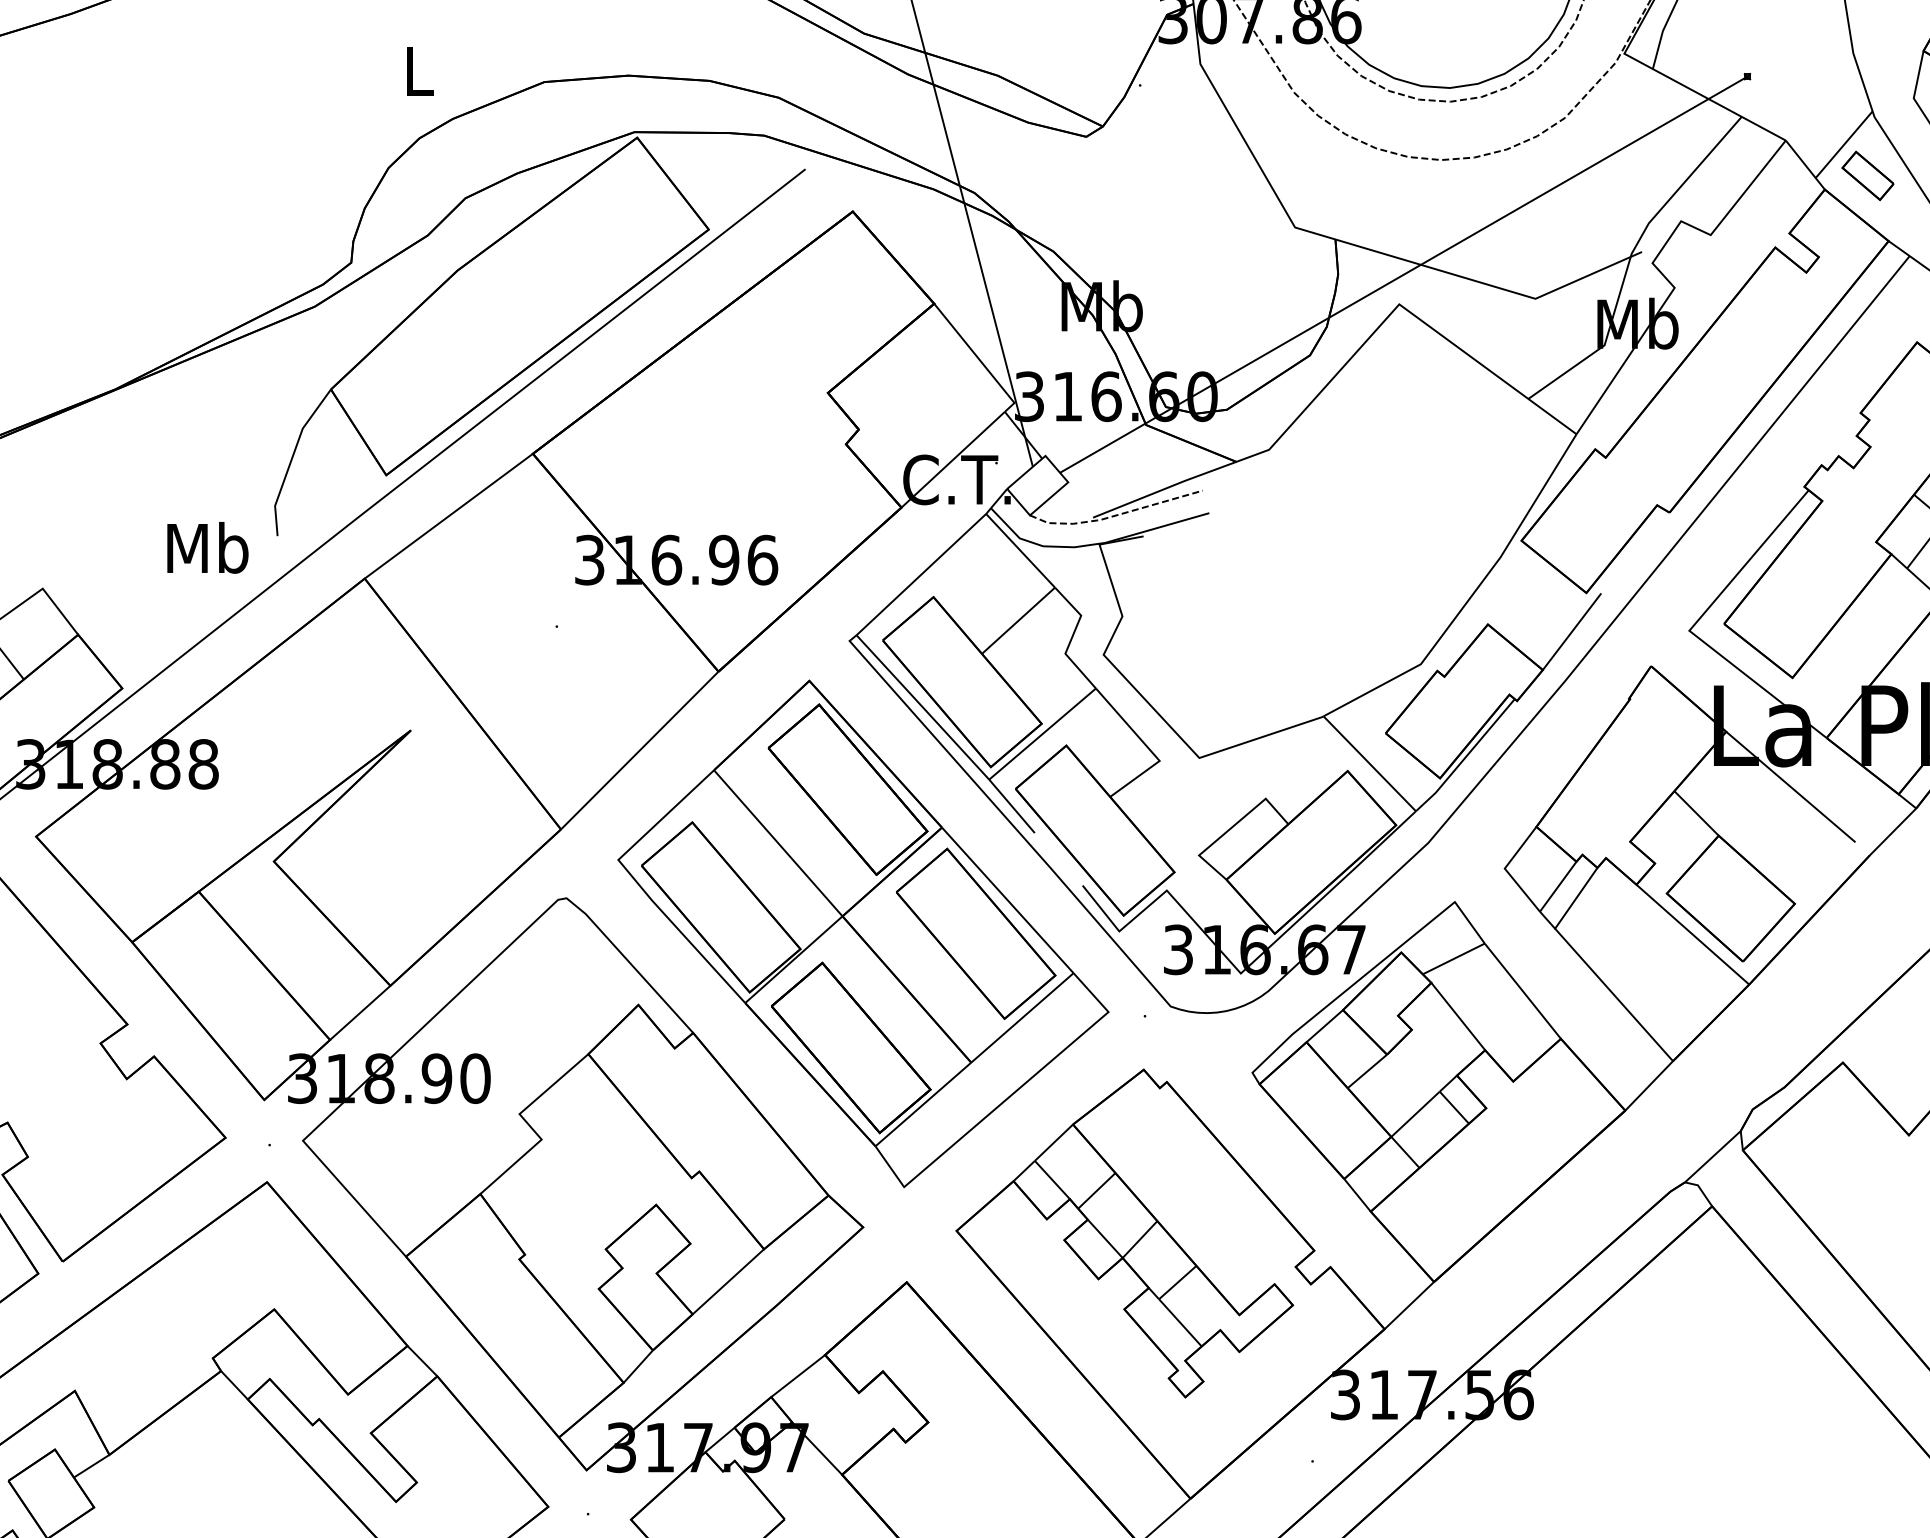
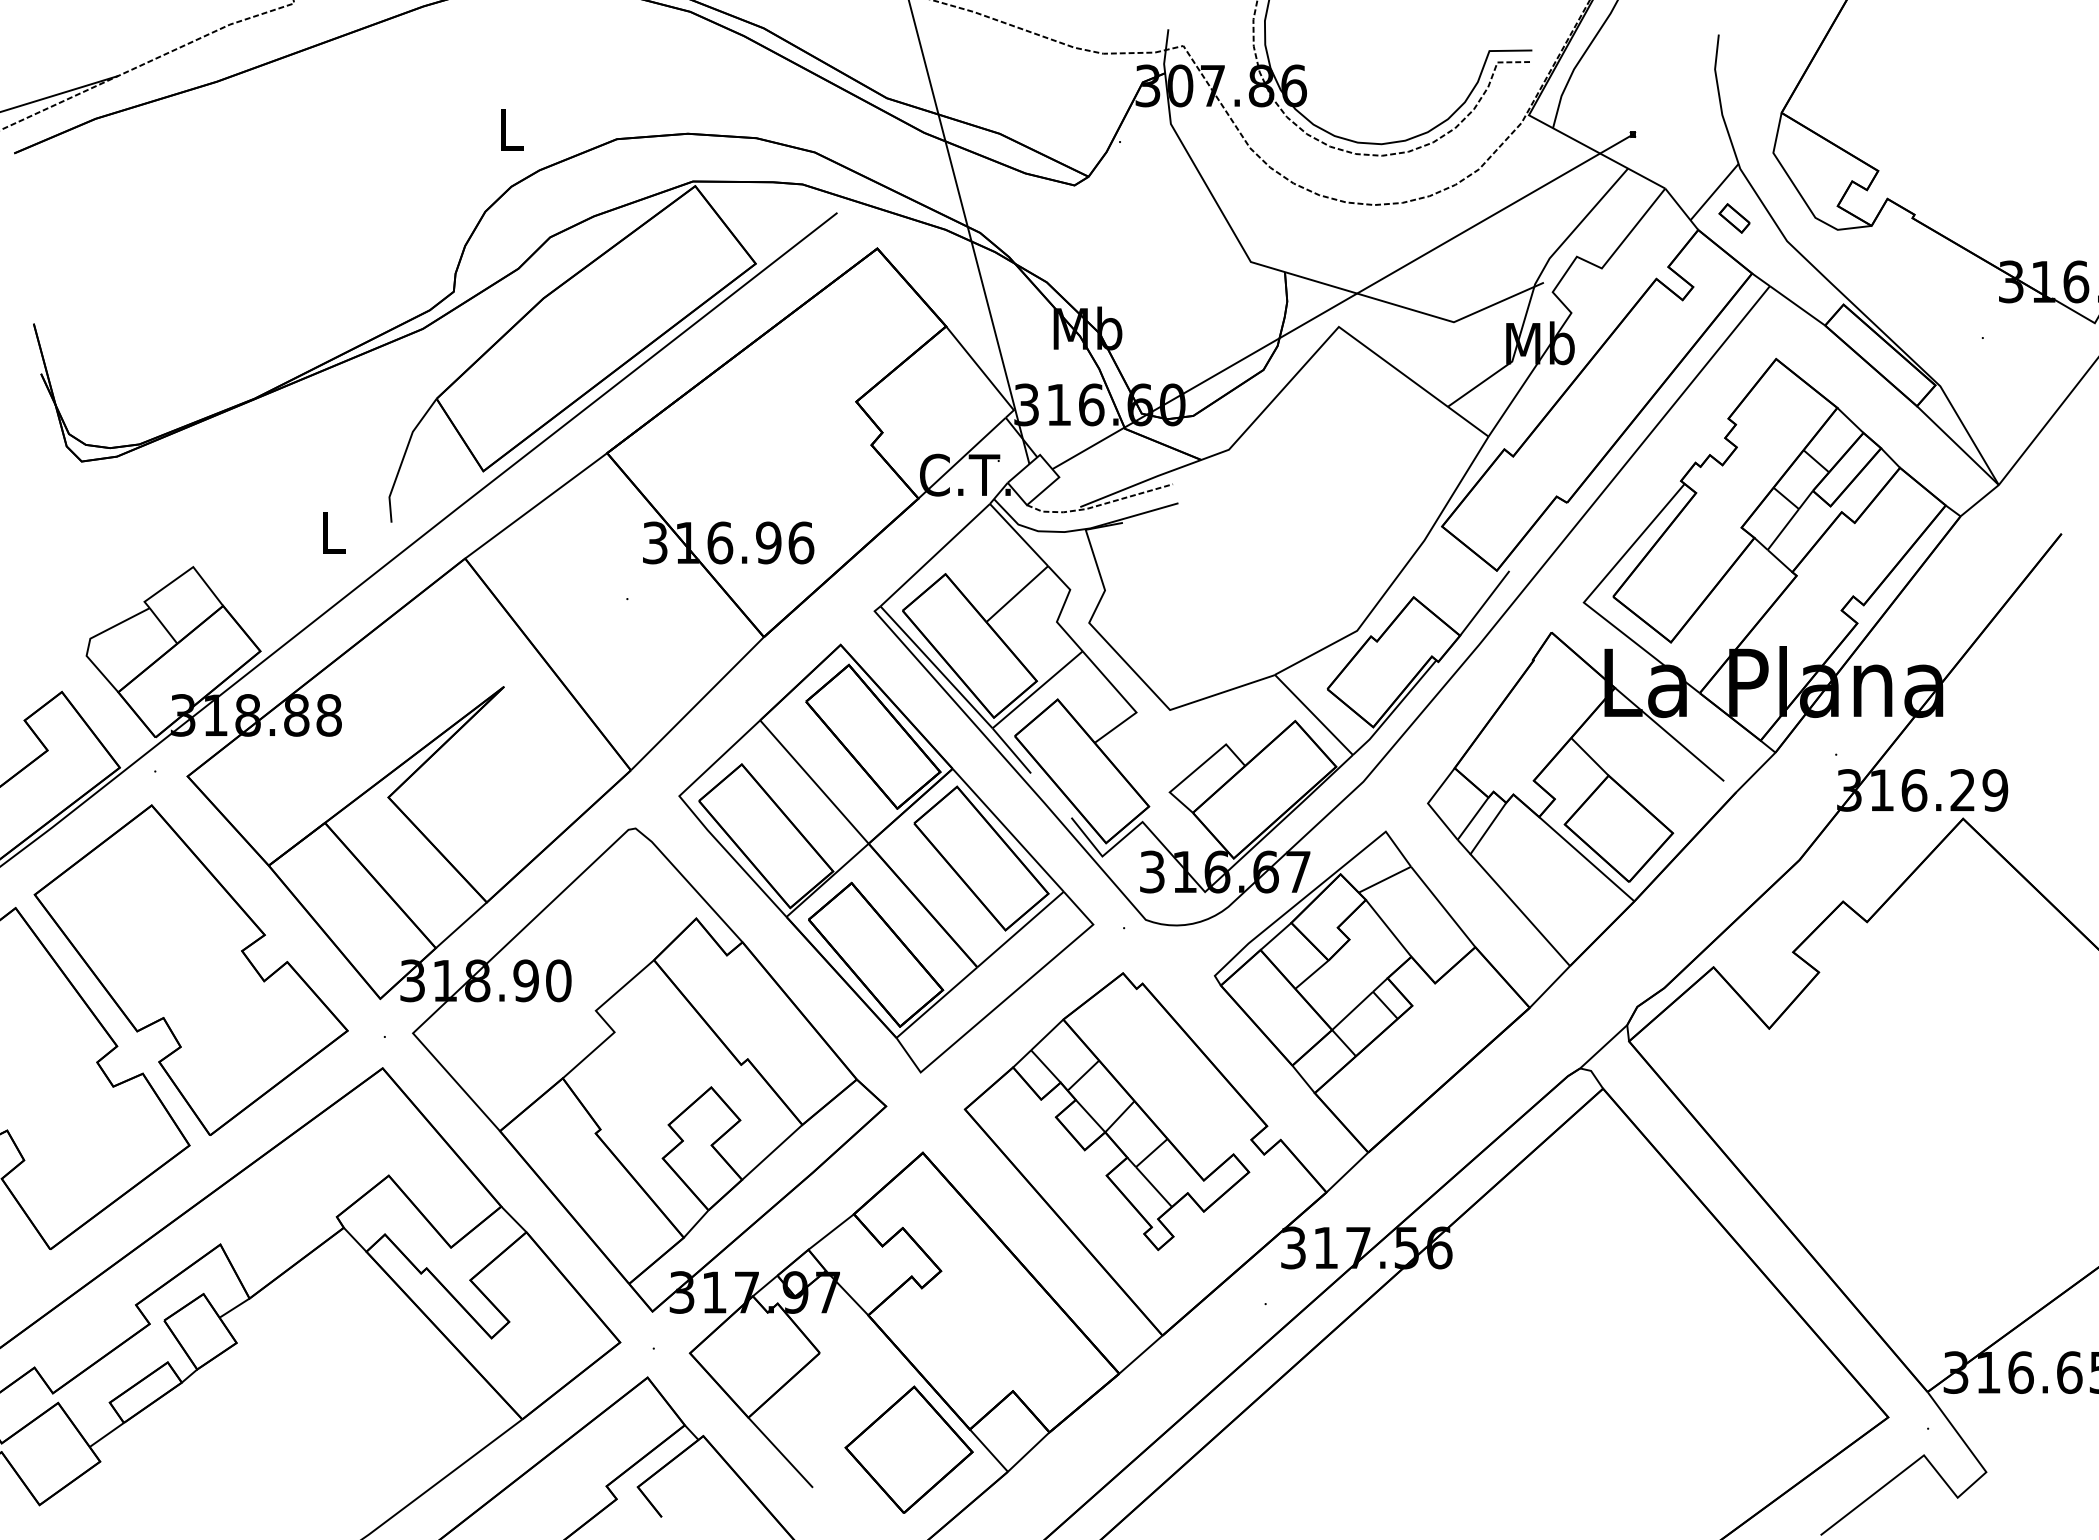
part: (1867, 175) -> (1734, 218), size x0.7
text: (207, 547) -> (332, 532), Mb -> L

